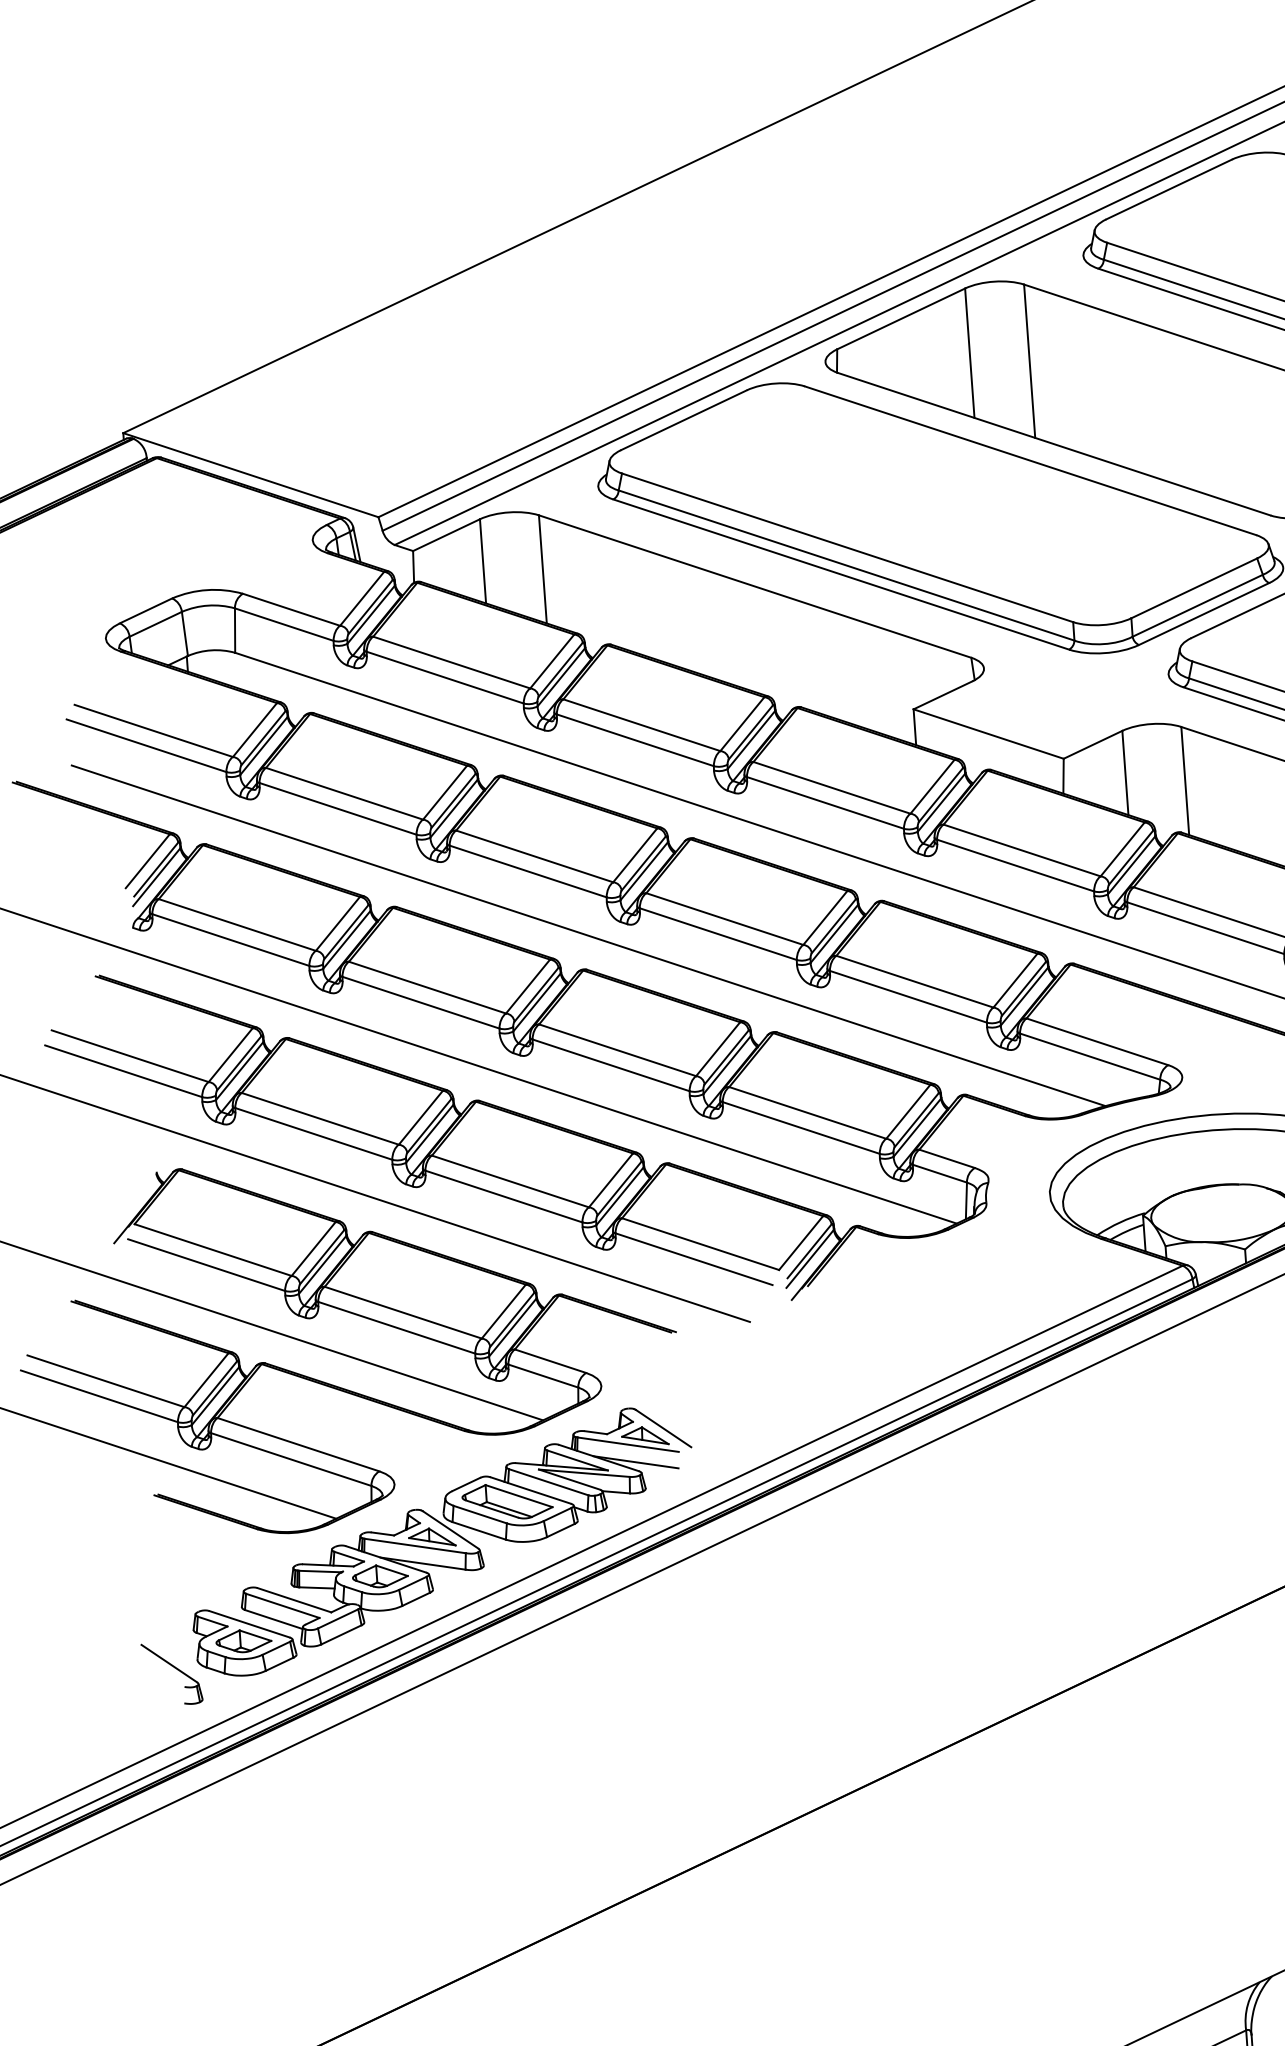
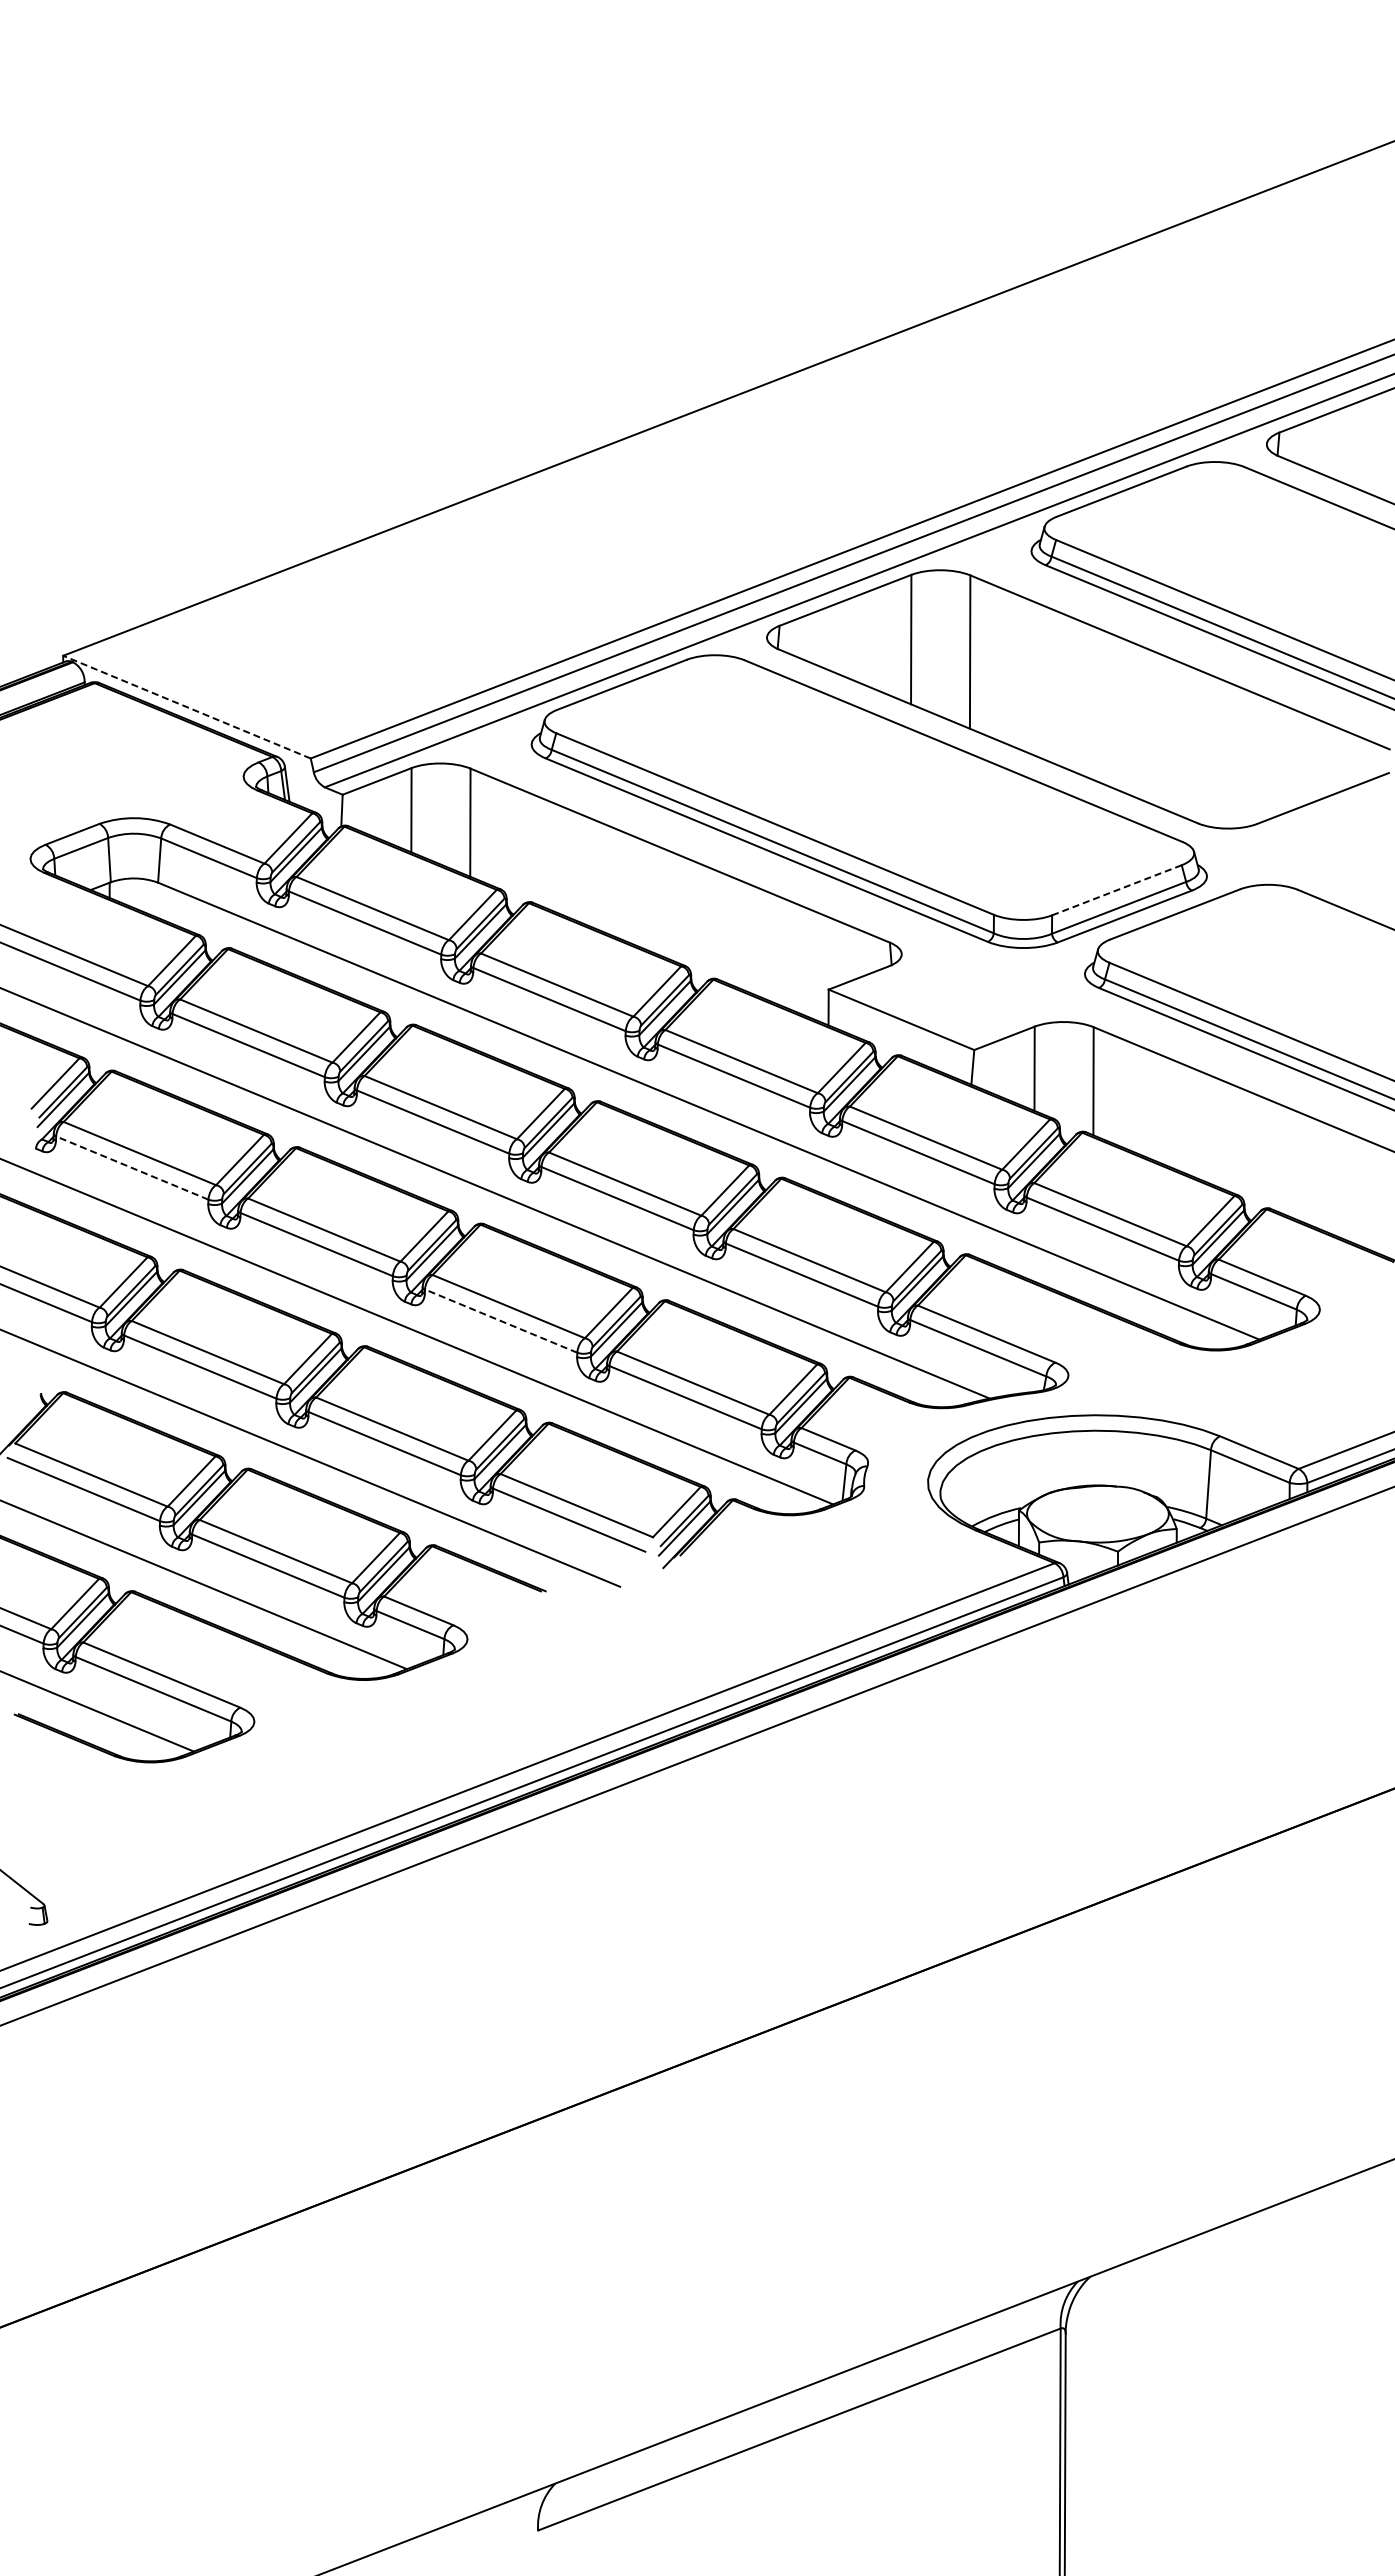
line: (251, 475) -> (187, 707), solid -> dashed
line: (1194, 588) -> (1117, 890), solid -> dashed
line: (230, 939) -> (131, 1167), solid -> dashed
line: (610, 1064) -> (500, 1320), solid -> dashed
part: (442, 1541) -> (297, 1782), removed

